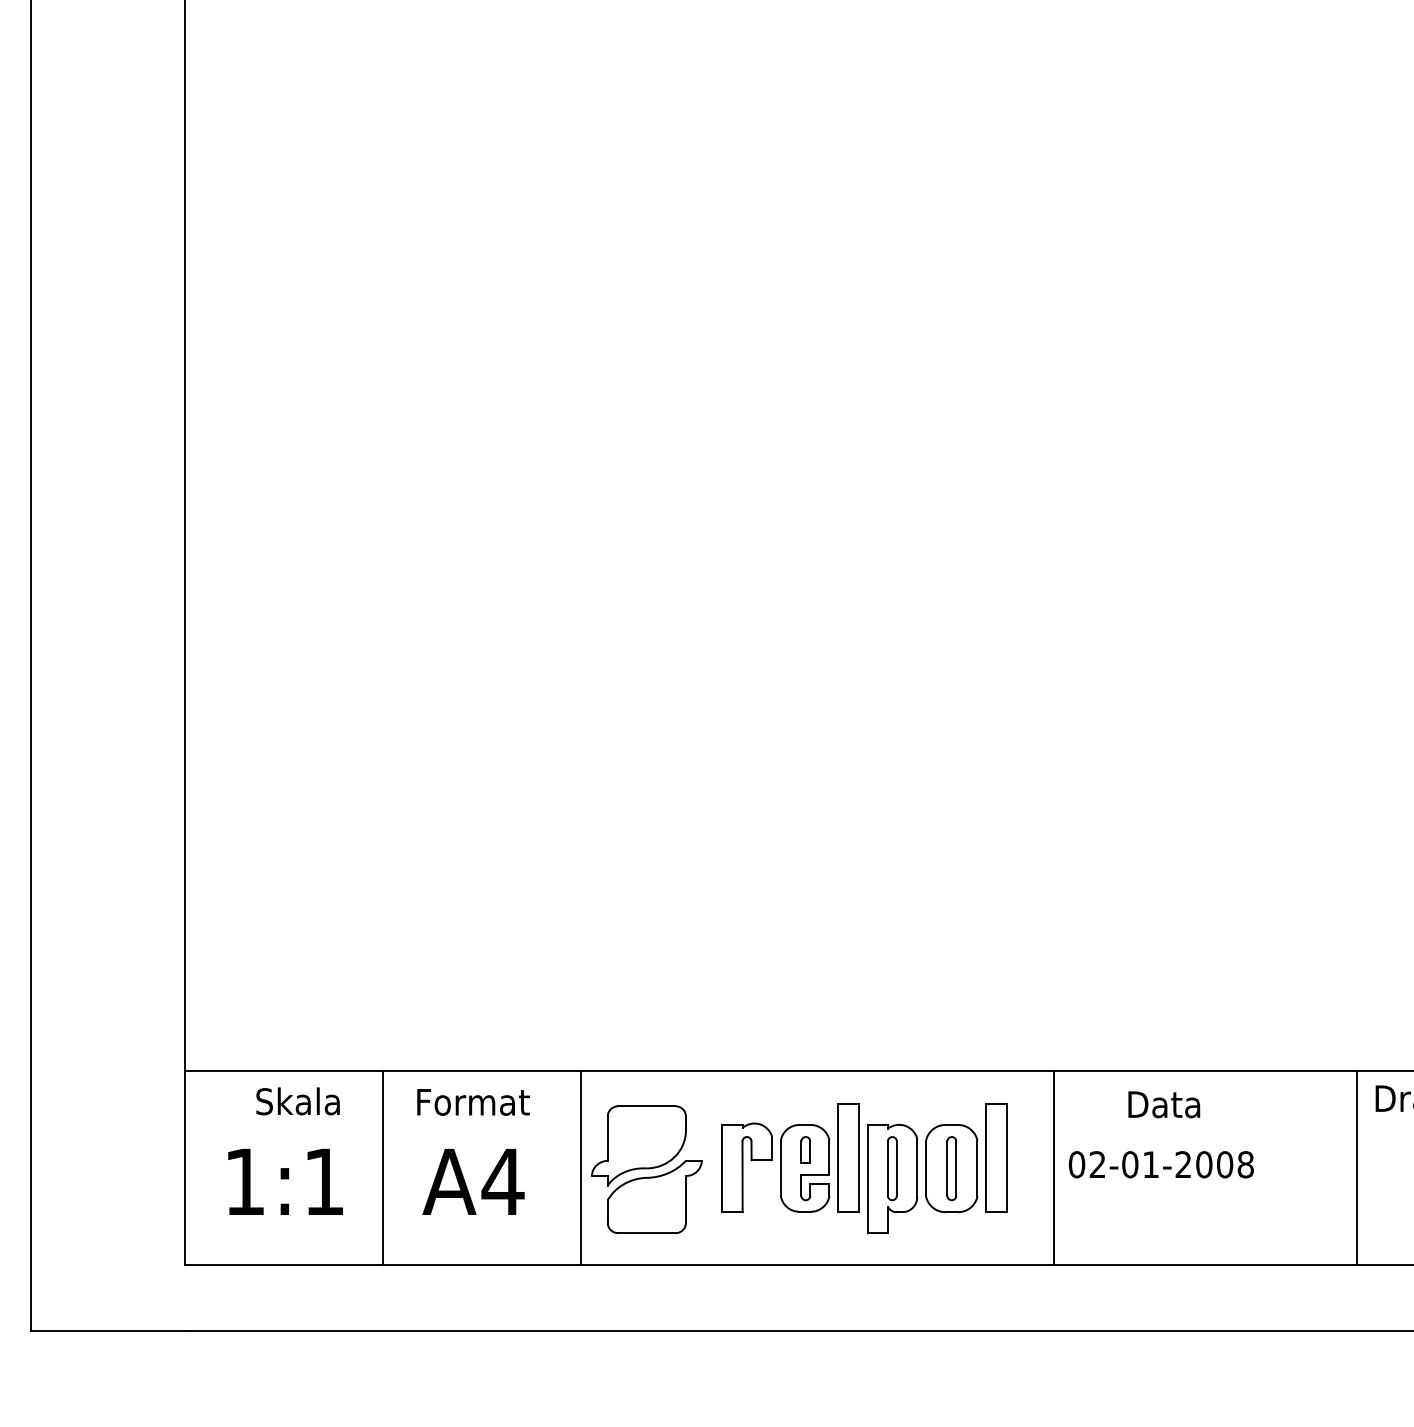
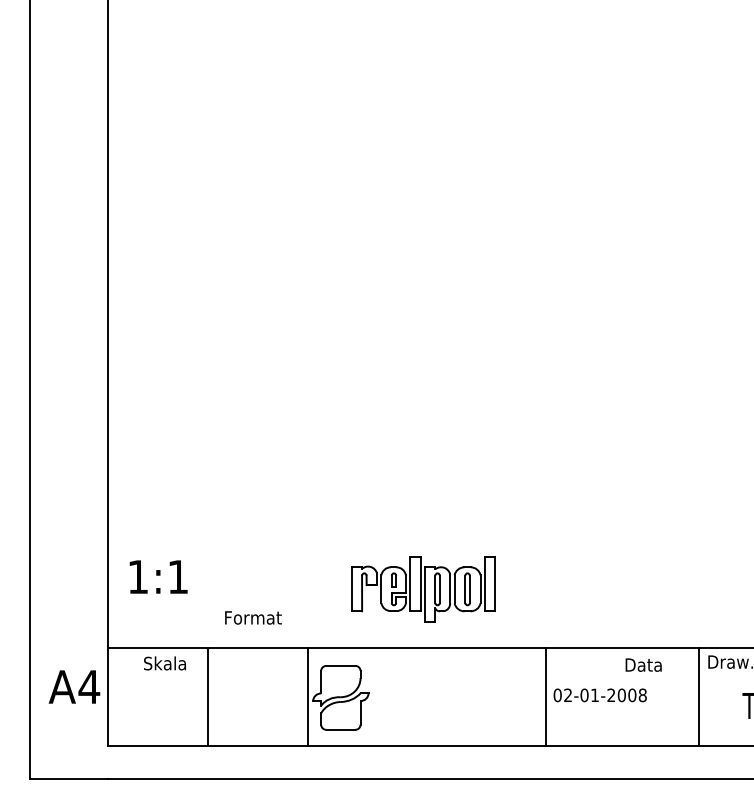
text: (473, 1101) -> (253, 617), moved
text: (1163, 1103) -> (643, 664), moved
part: (864, 1168) -> (423, 589), moved
text: (285, 1180) -> (158, 576), moved
text: (473, 1180) -> (74, 686), moved

